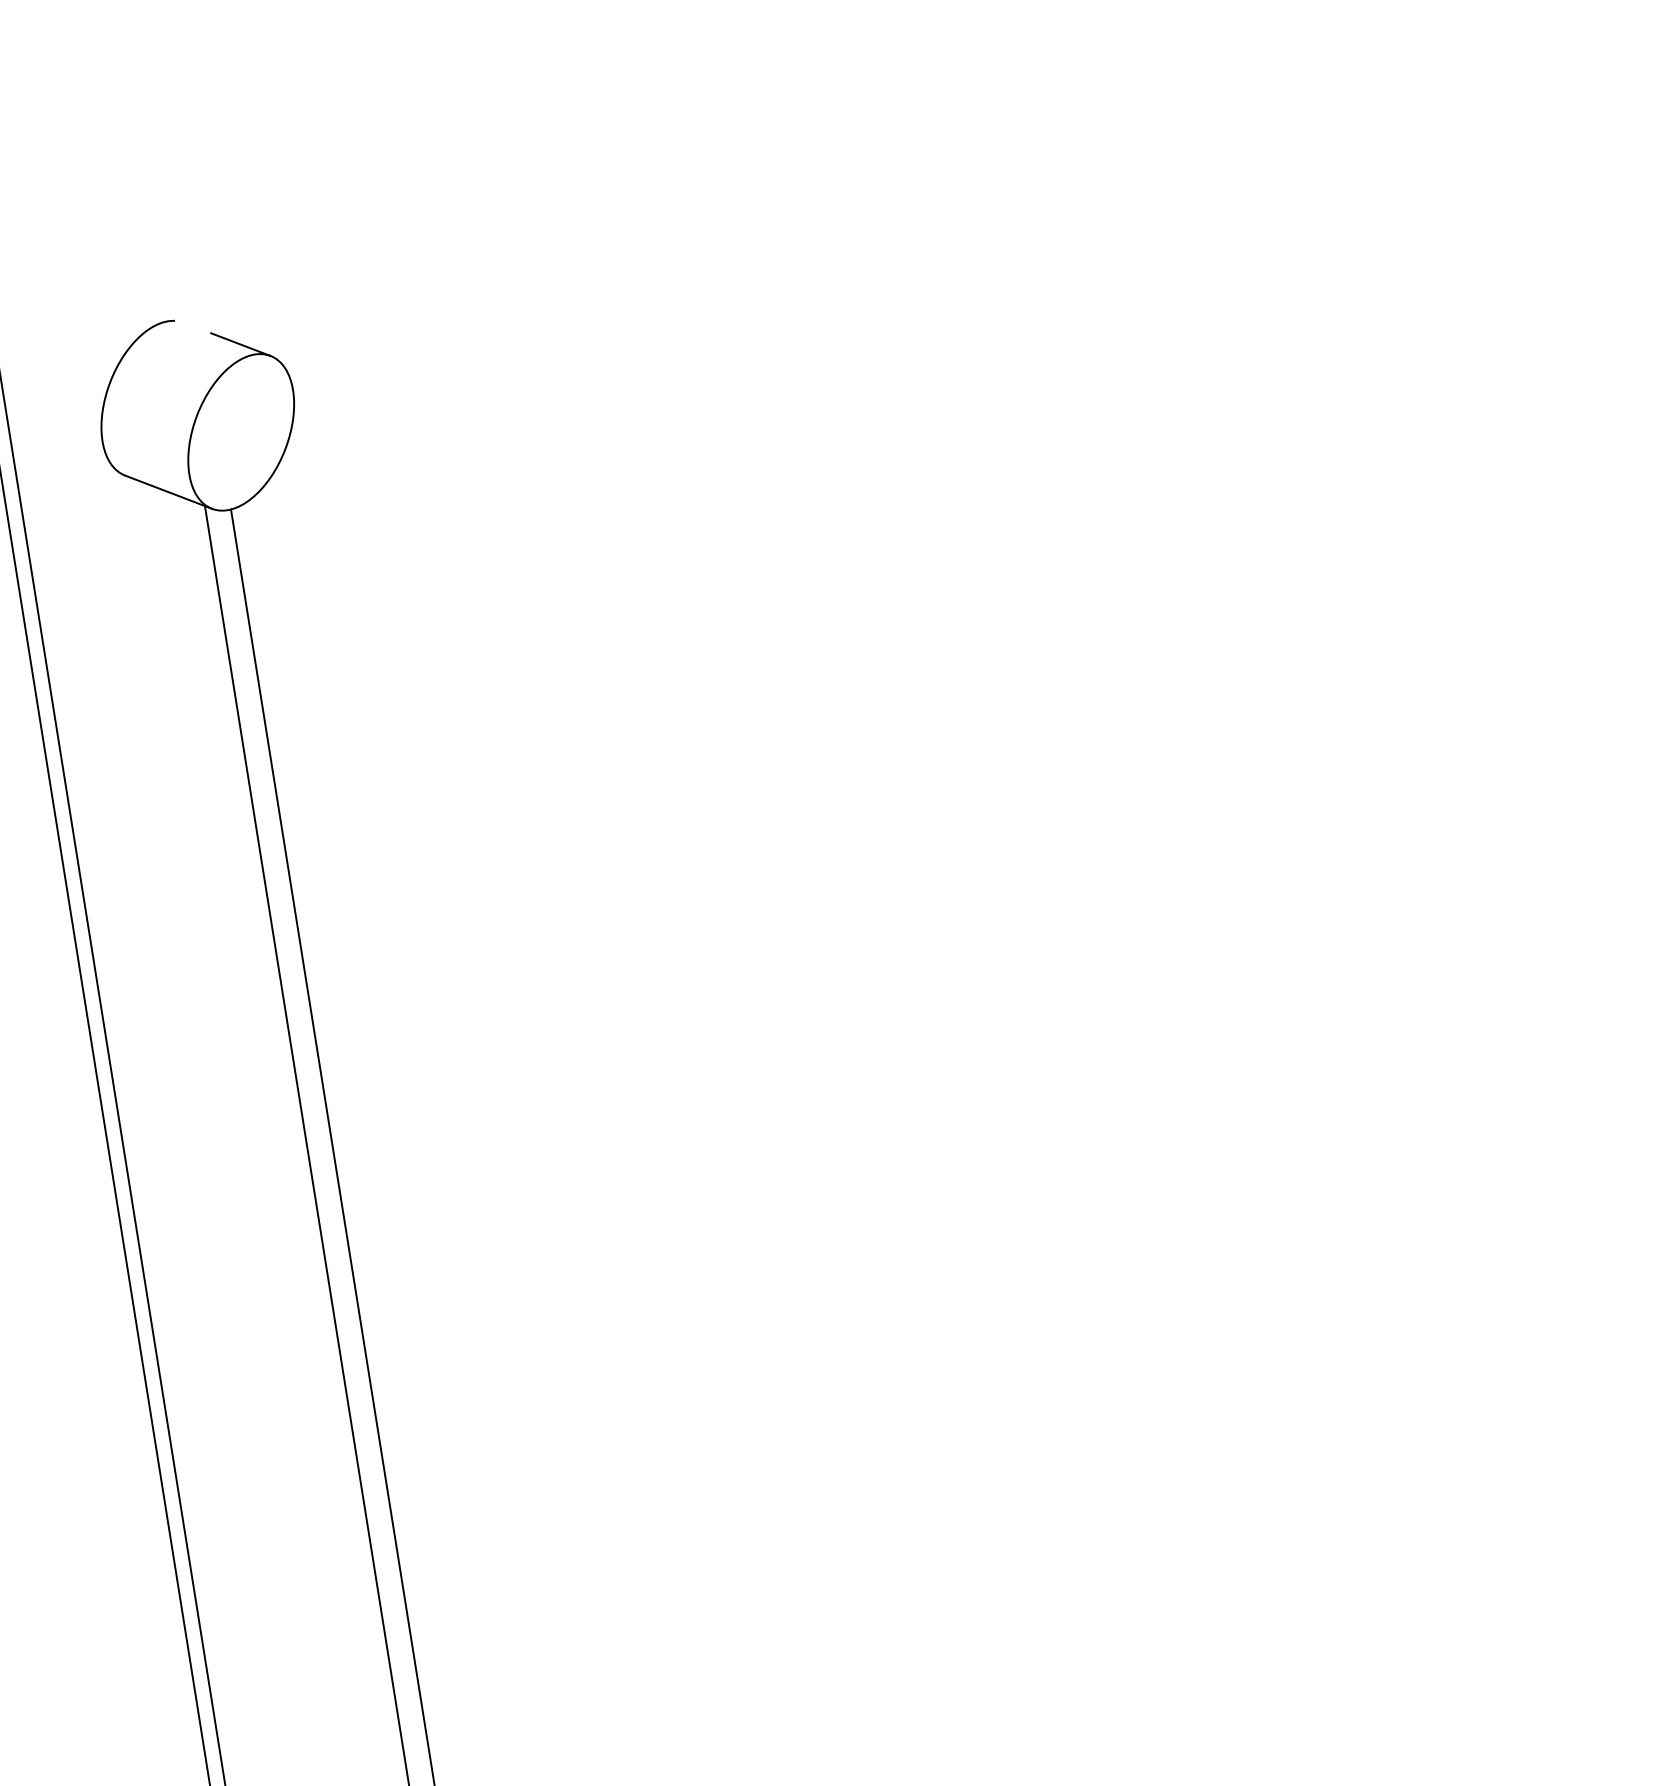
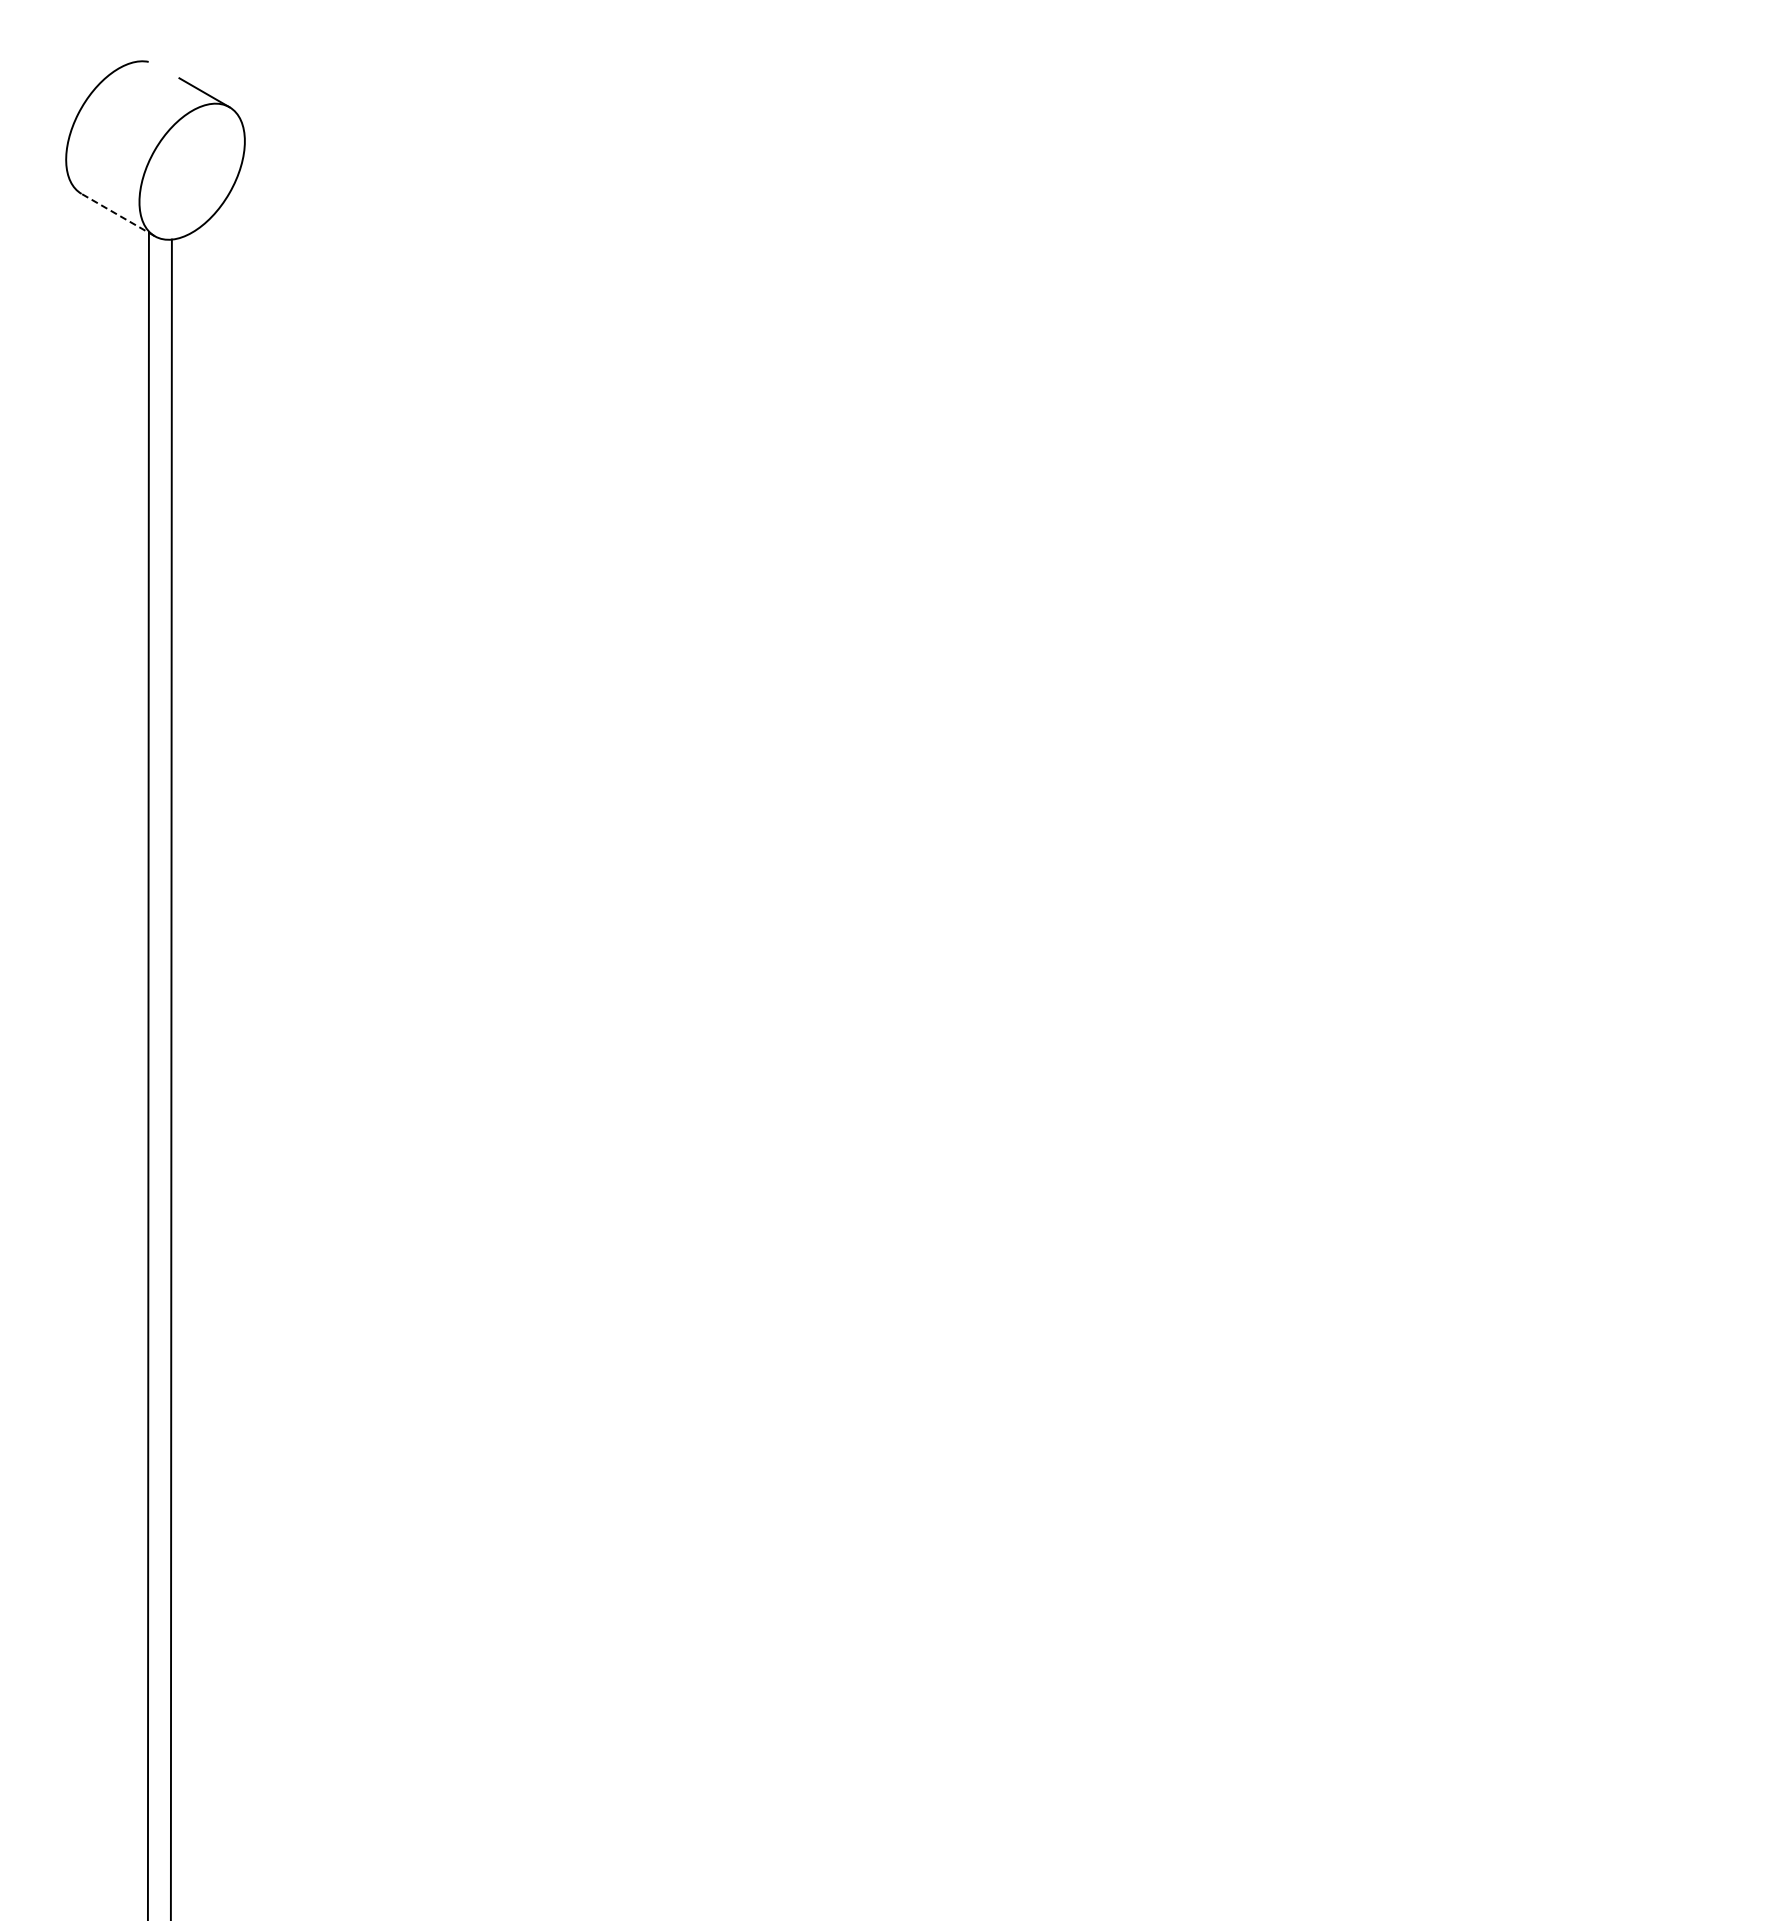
line: (167, 491) -> (117, 214), solid -> dashed

